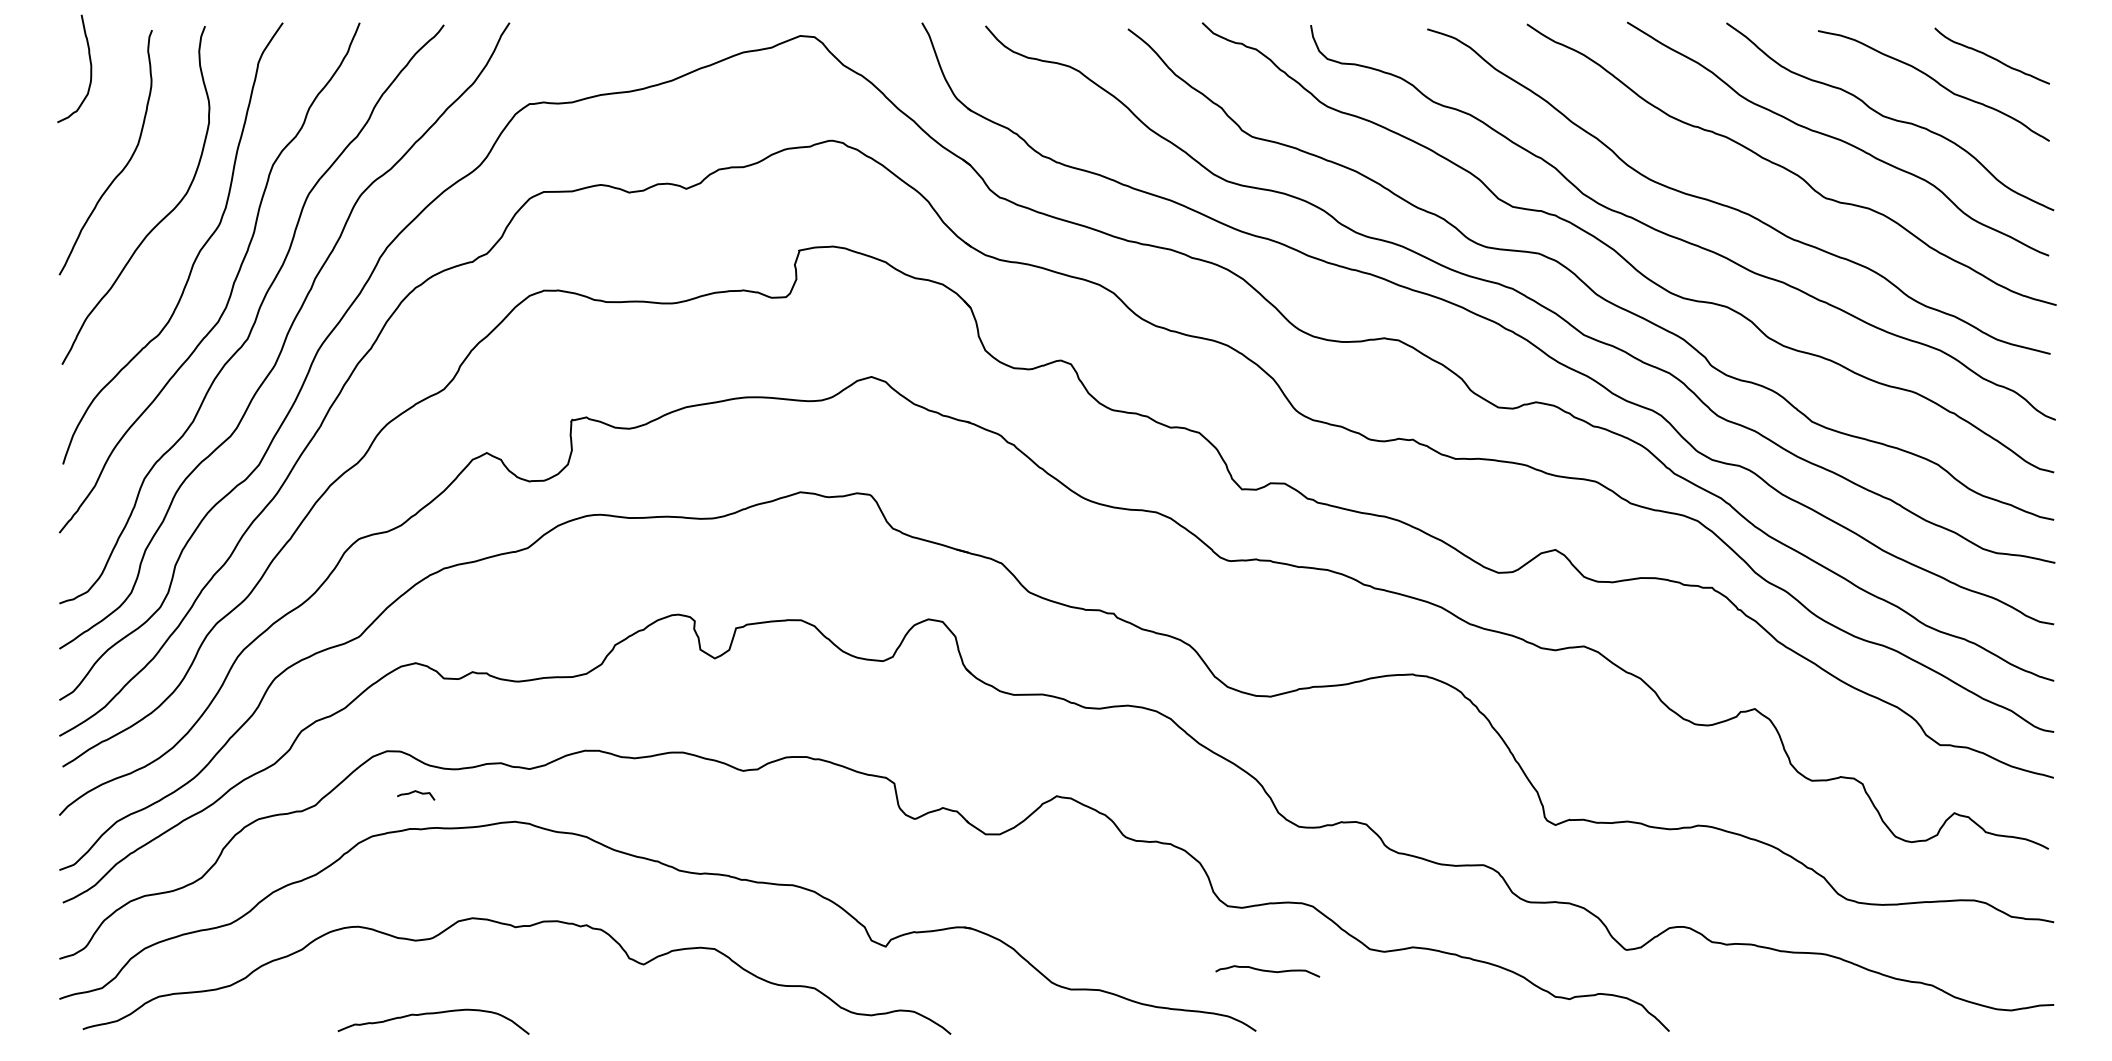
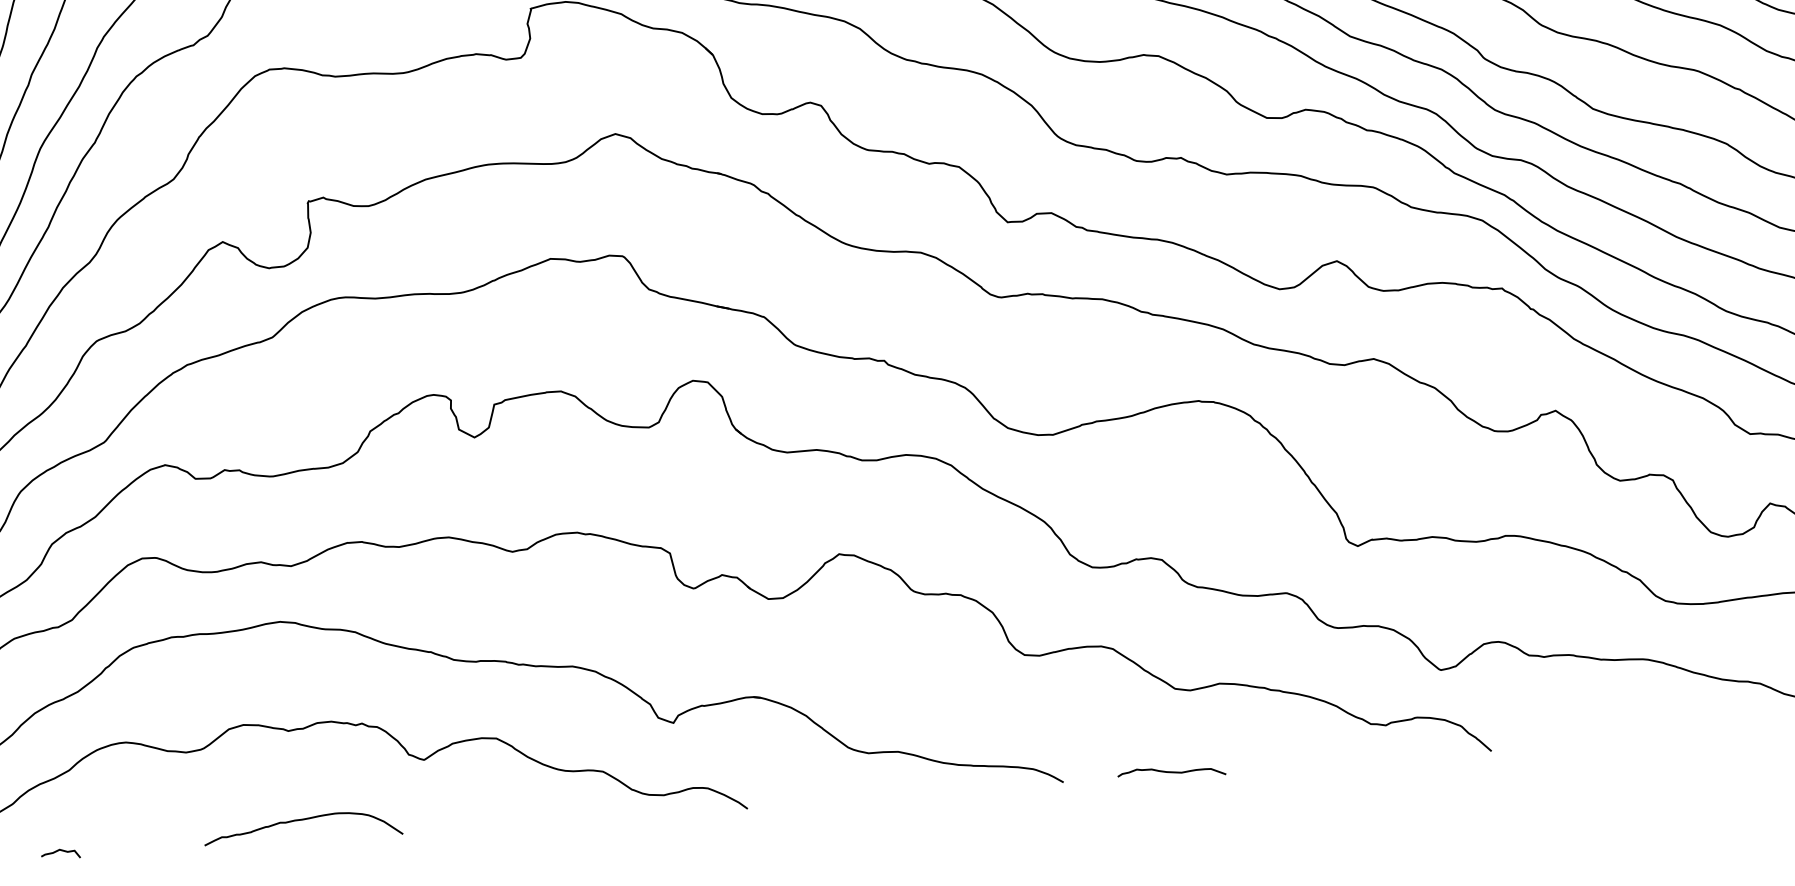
curve: (418, 793) -> (63, 852), moved
curve: (1267, 971) -> (1171, 772), moved
curve: (433, 1014) -> (302, 820), moved

